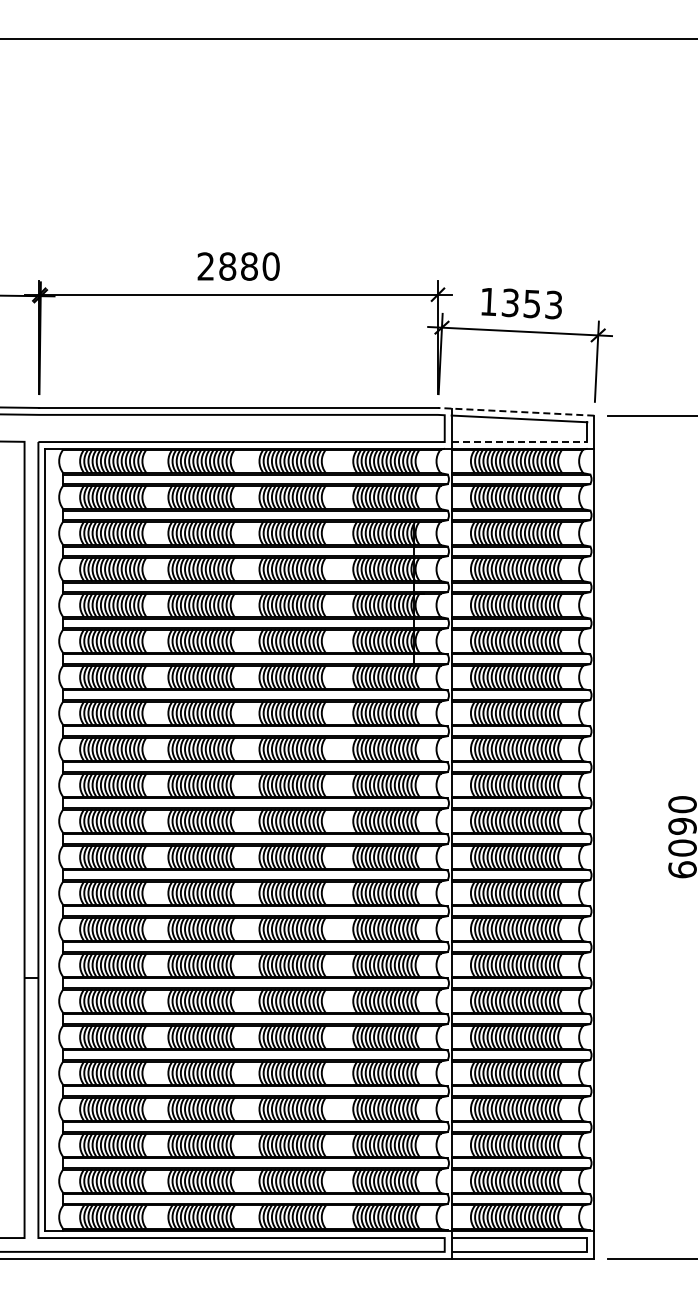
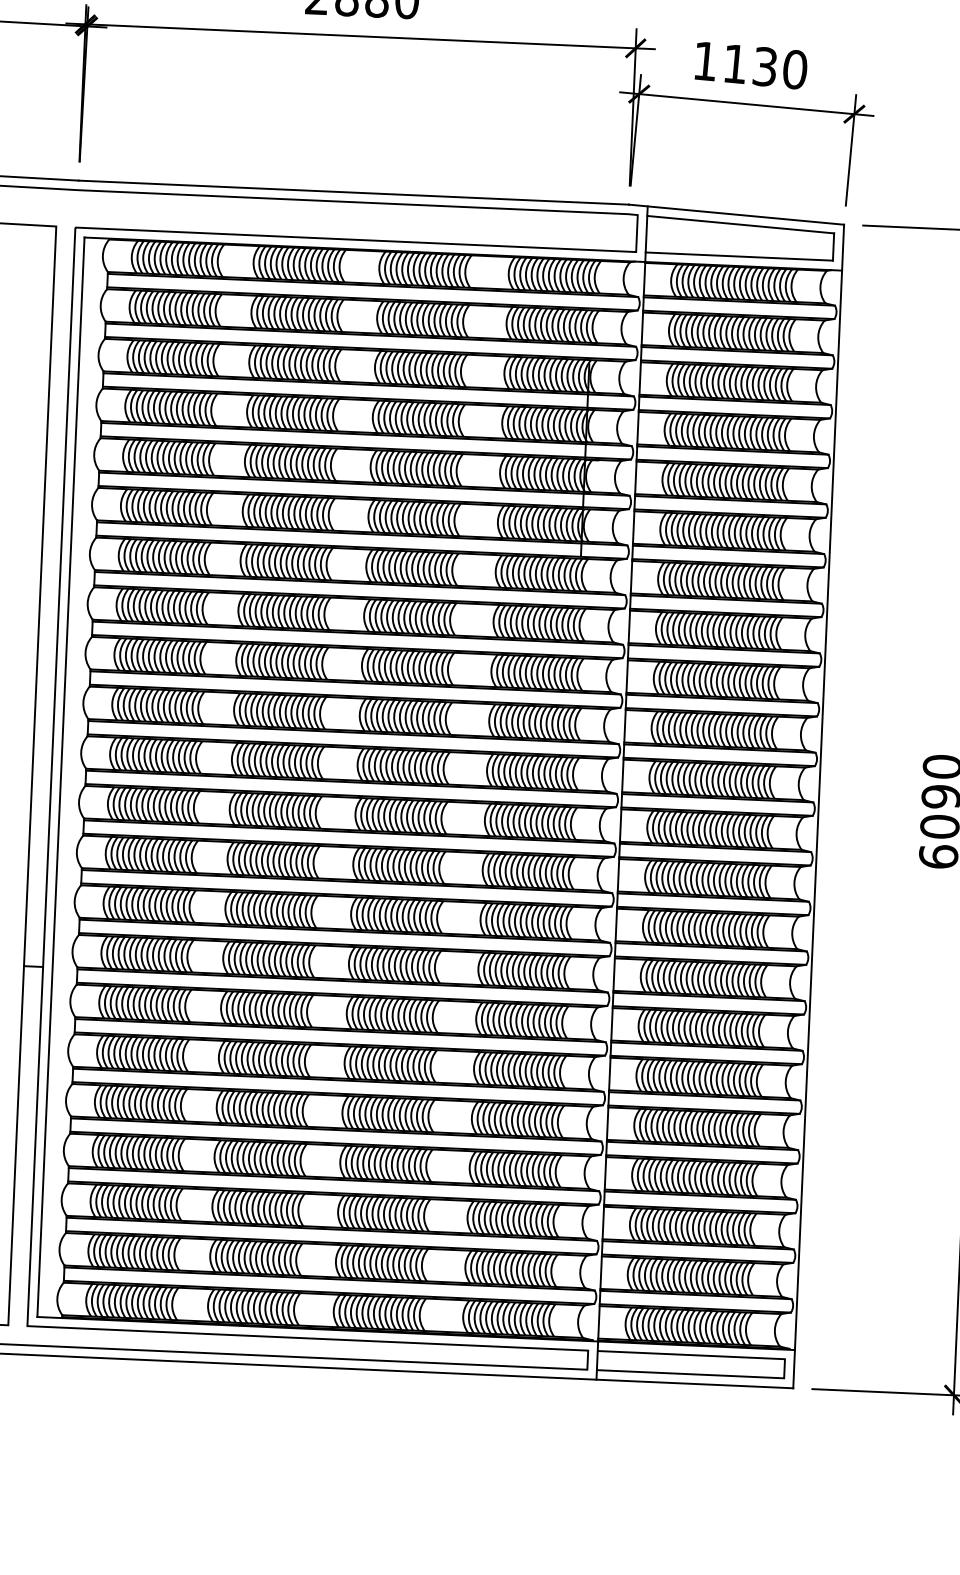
text: (531, 303) -> (764, 66), 1353 -> 1130
line: (515, 411) -> (735, 214), dashed -> solid
line: (519, 442) -> (739, 257), dashed -> solid

